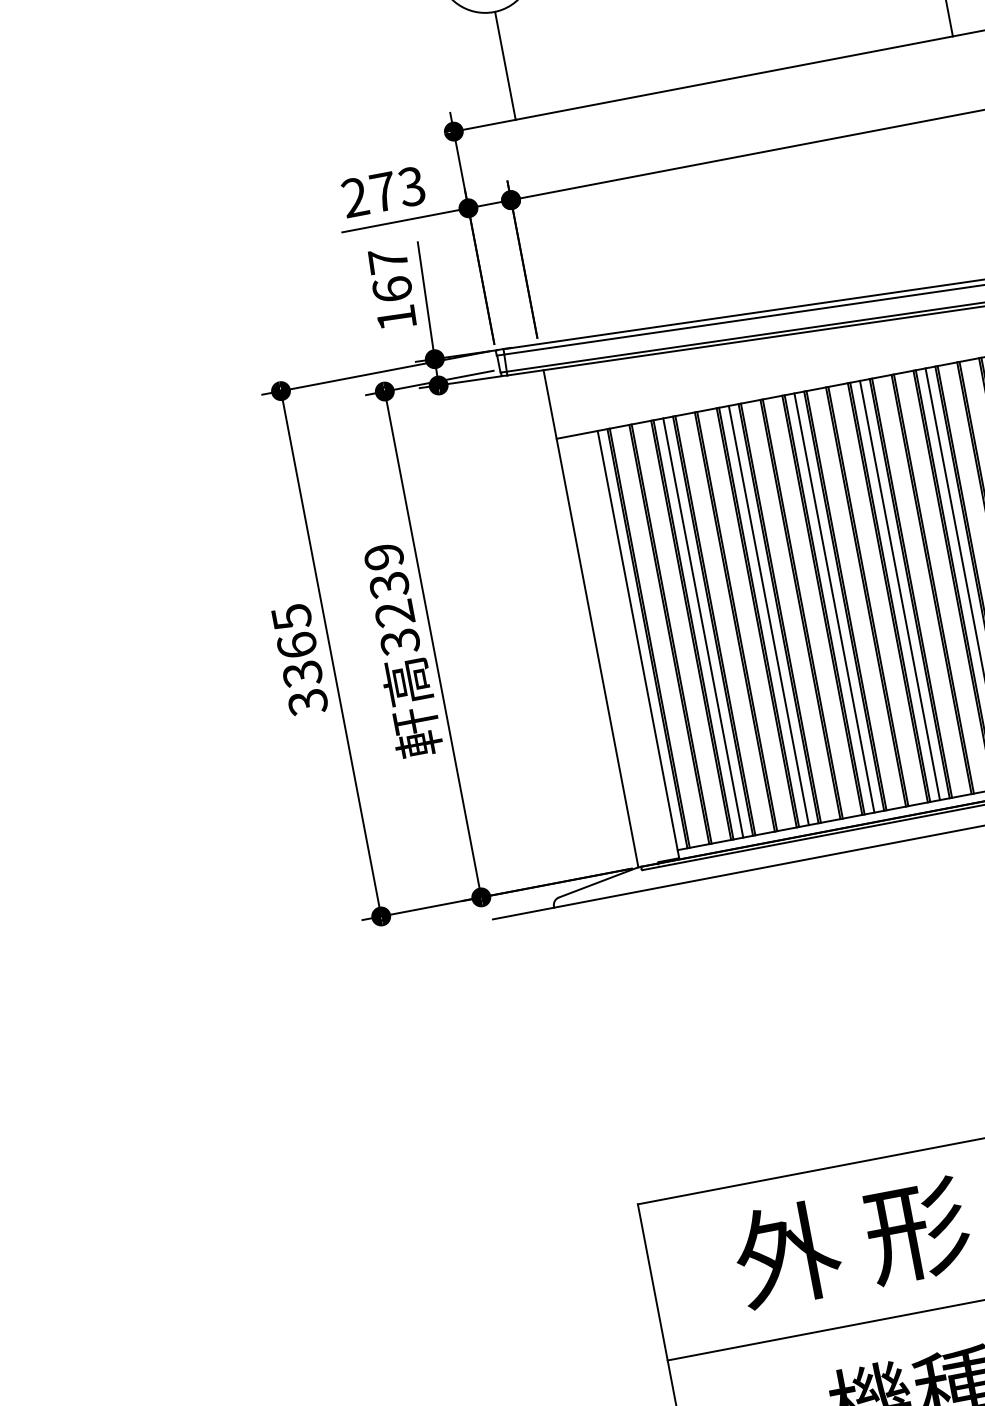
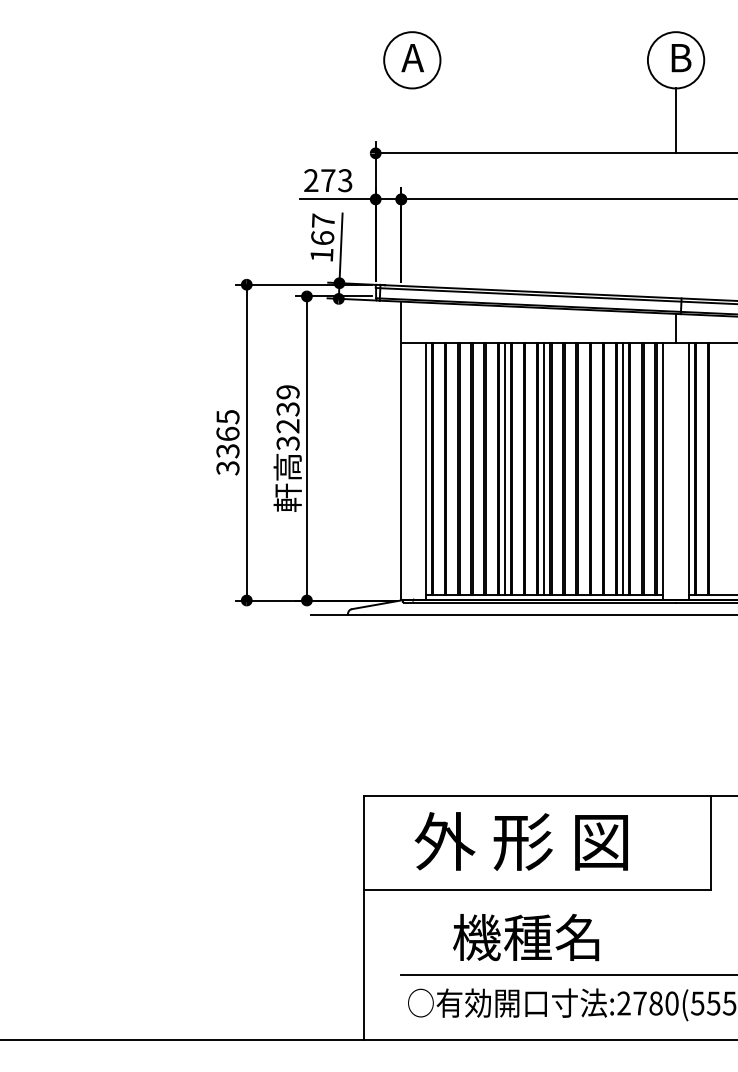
line: (504, 65) -> (412, 120), removed
line: (899, 590) -> (583, 468), removed
line: (703, 627) -> (465, 468), removed

